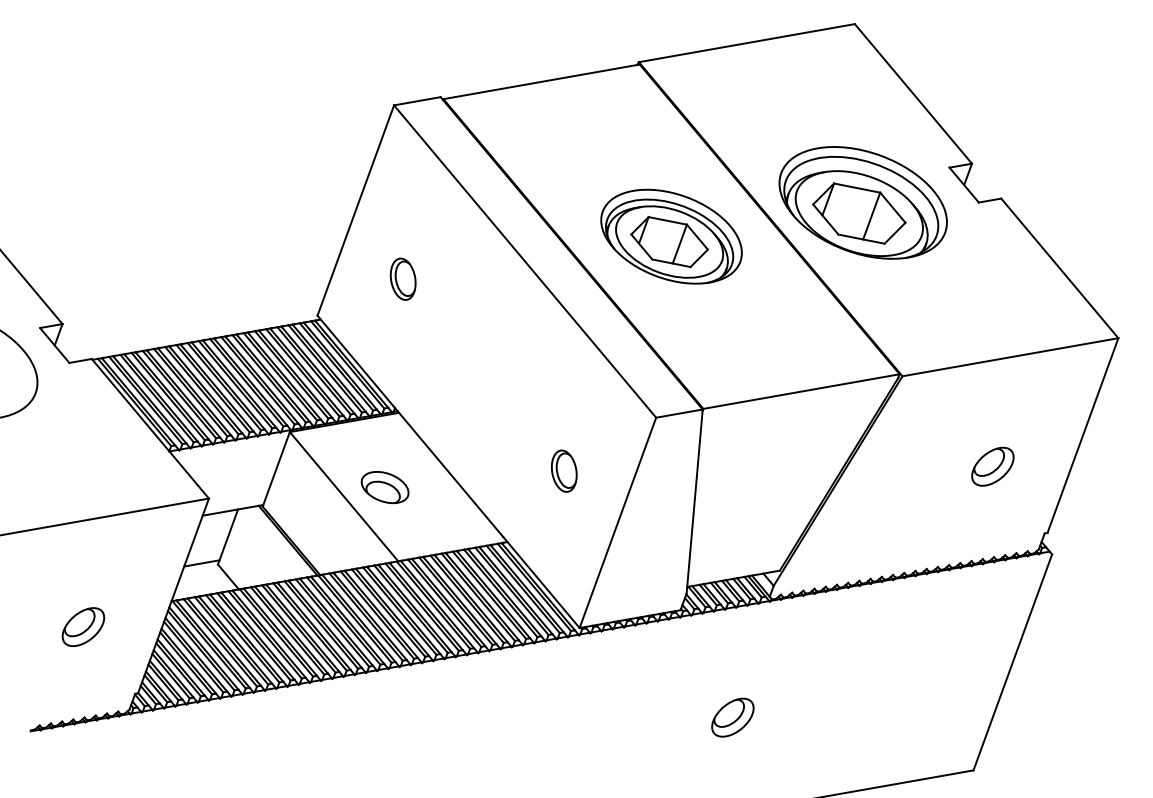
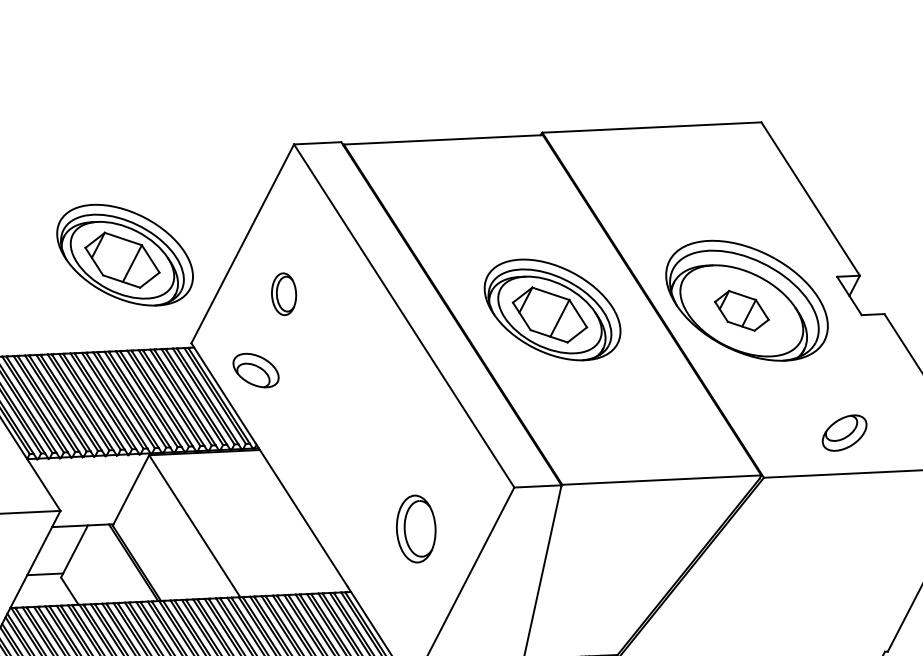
part: (859, 213) -> (741, 310), size x0.6
part: (240, 236) -> (125, 254), added
part: (402, 278) -> (283, 293), moved
part: (992, 466) -> (844, 432), moved
part: (564, 470) -> (416, 528), size x1.6
part: (384, 487) -> (255, 370), moved

